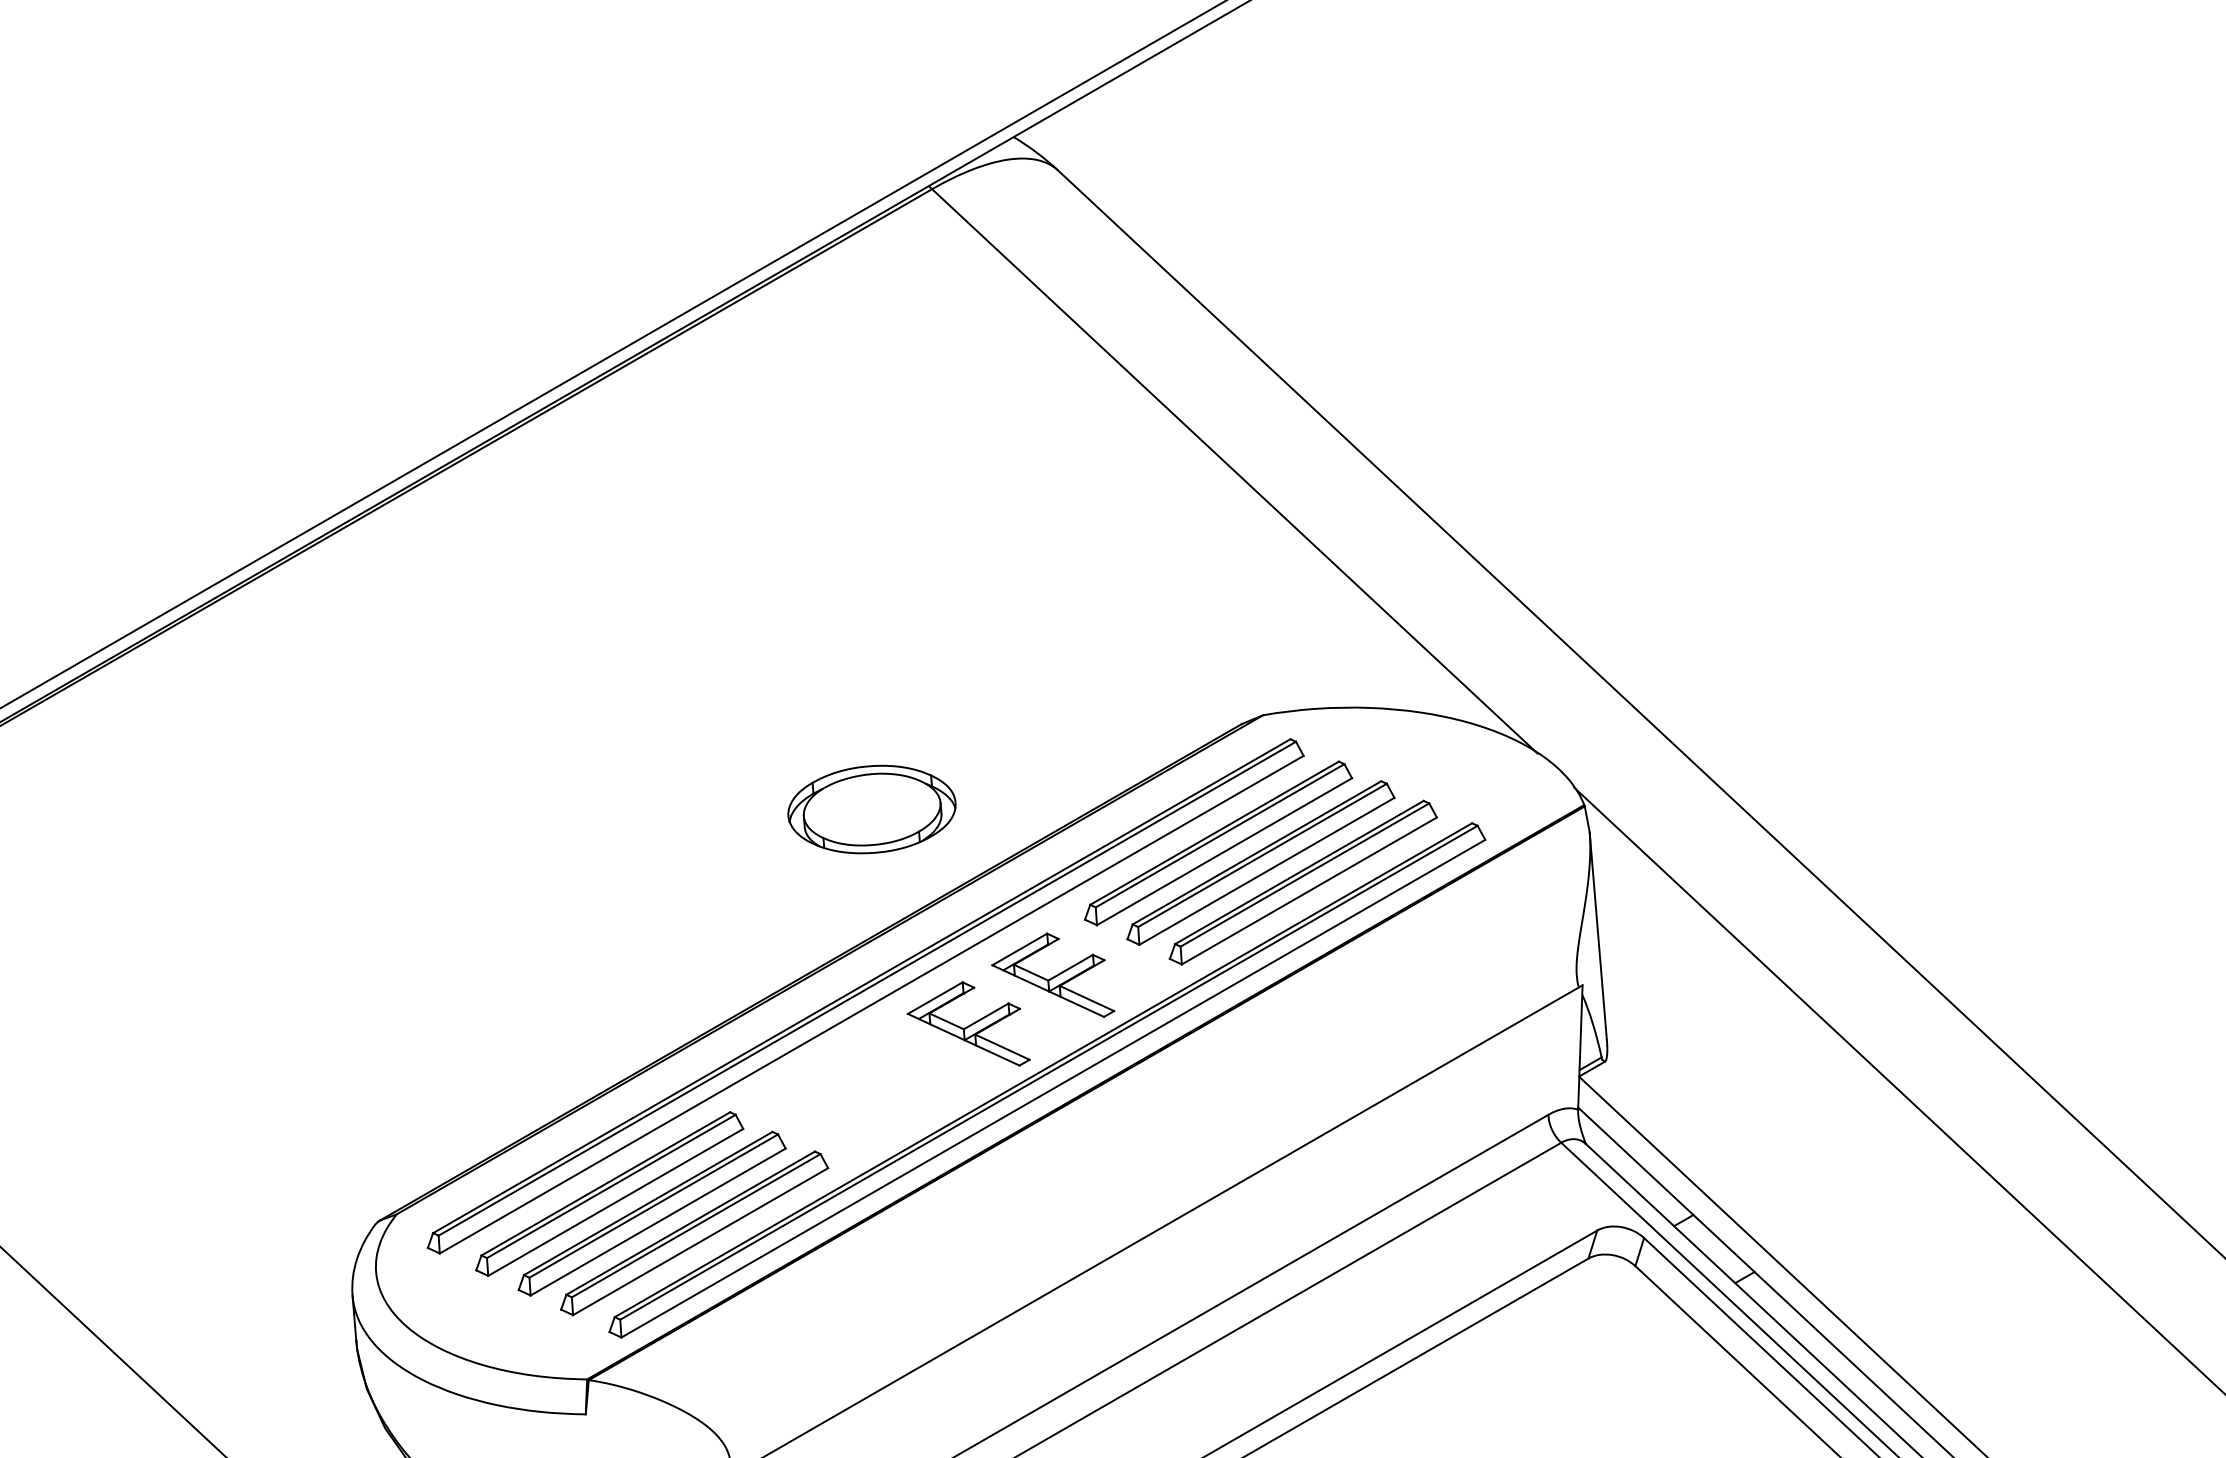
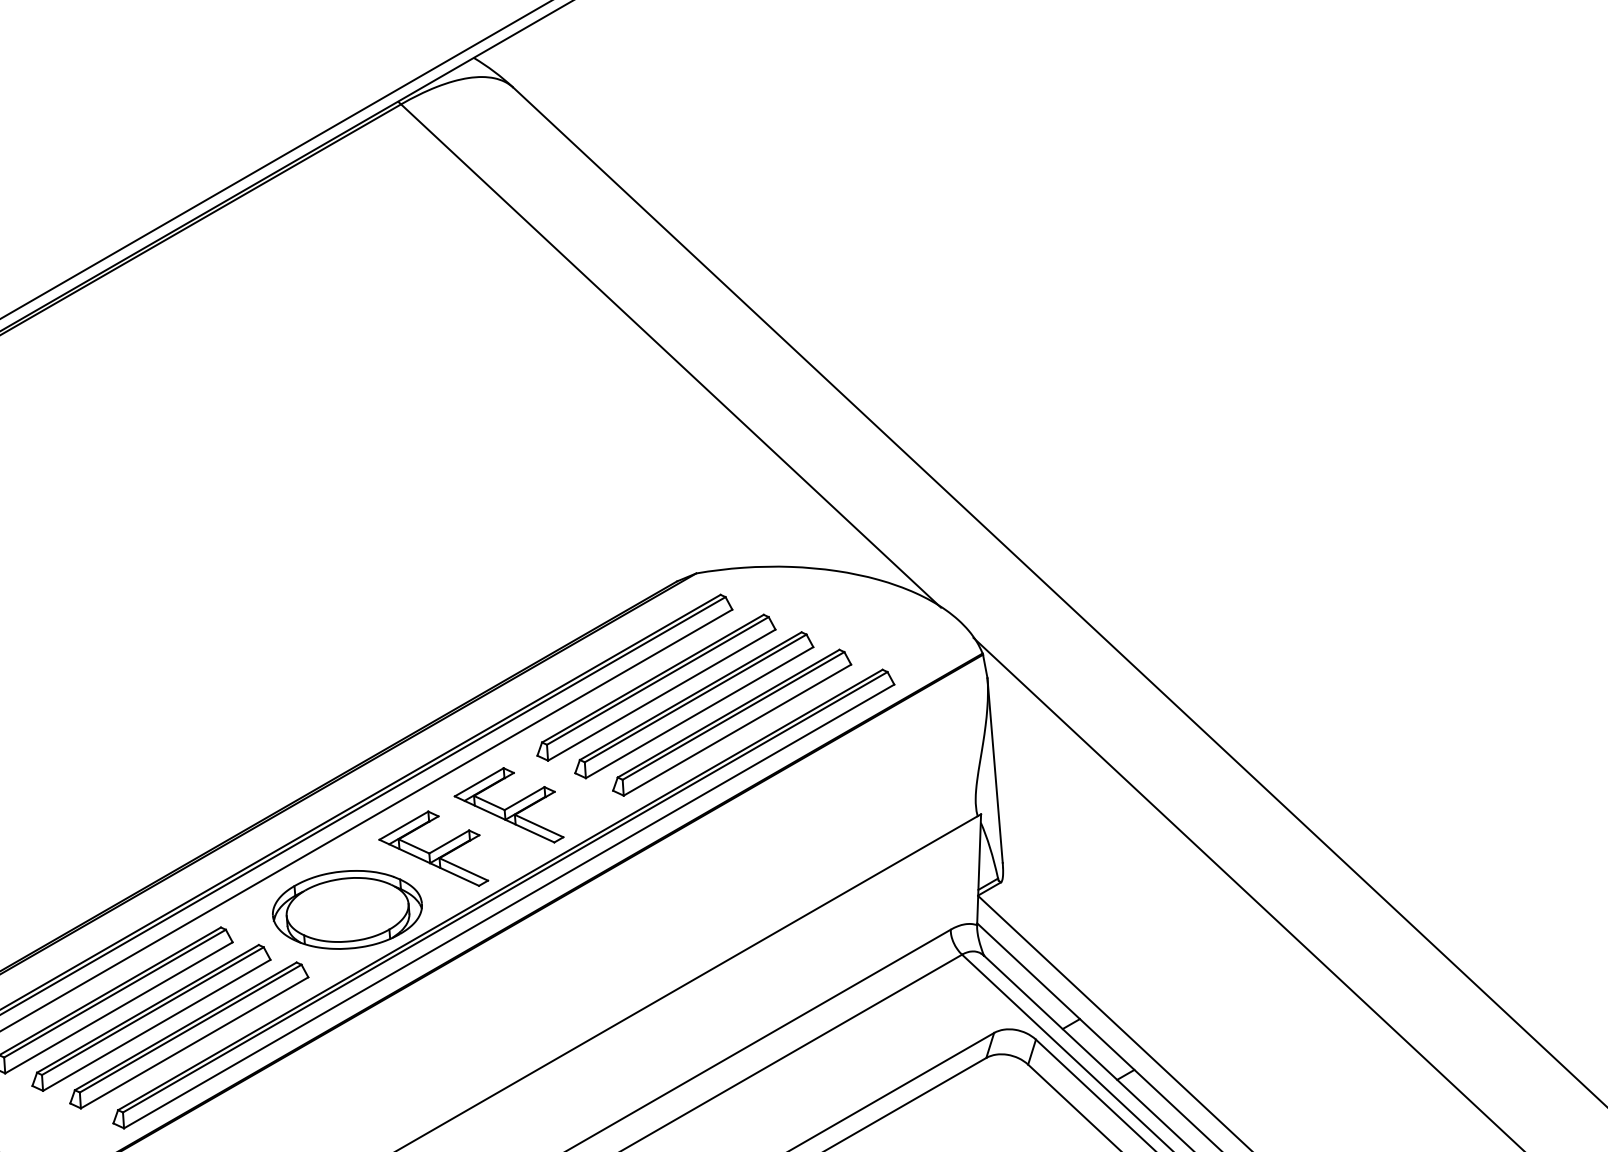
part: (871, 809) -> (347, 909), moved

